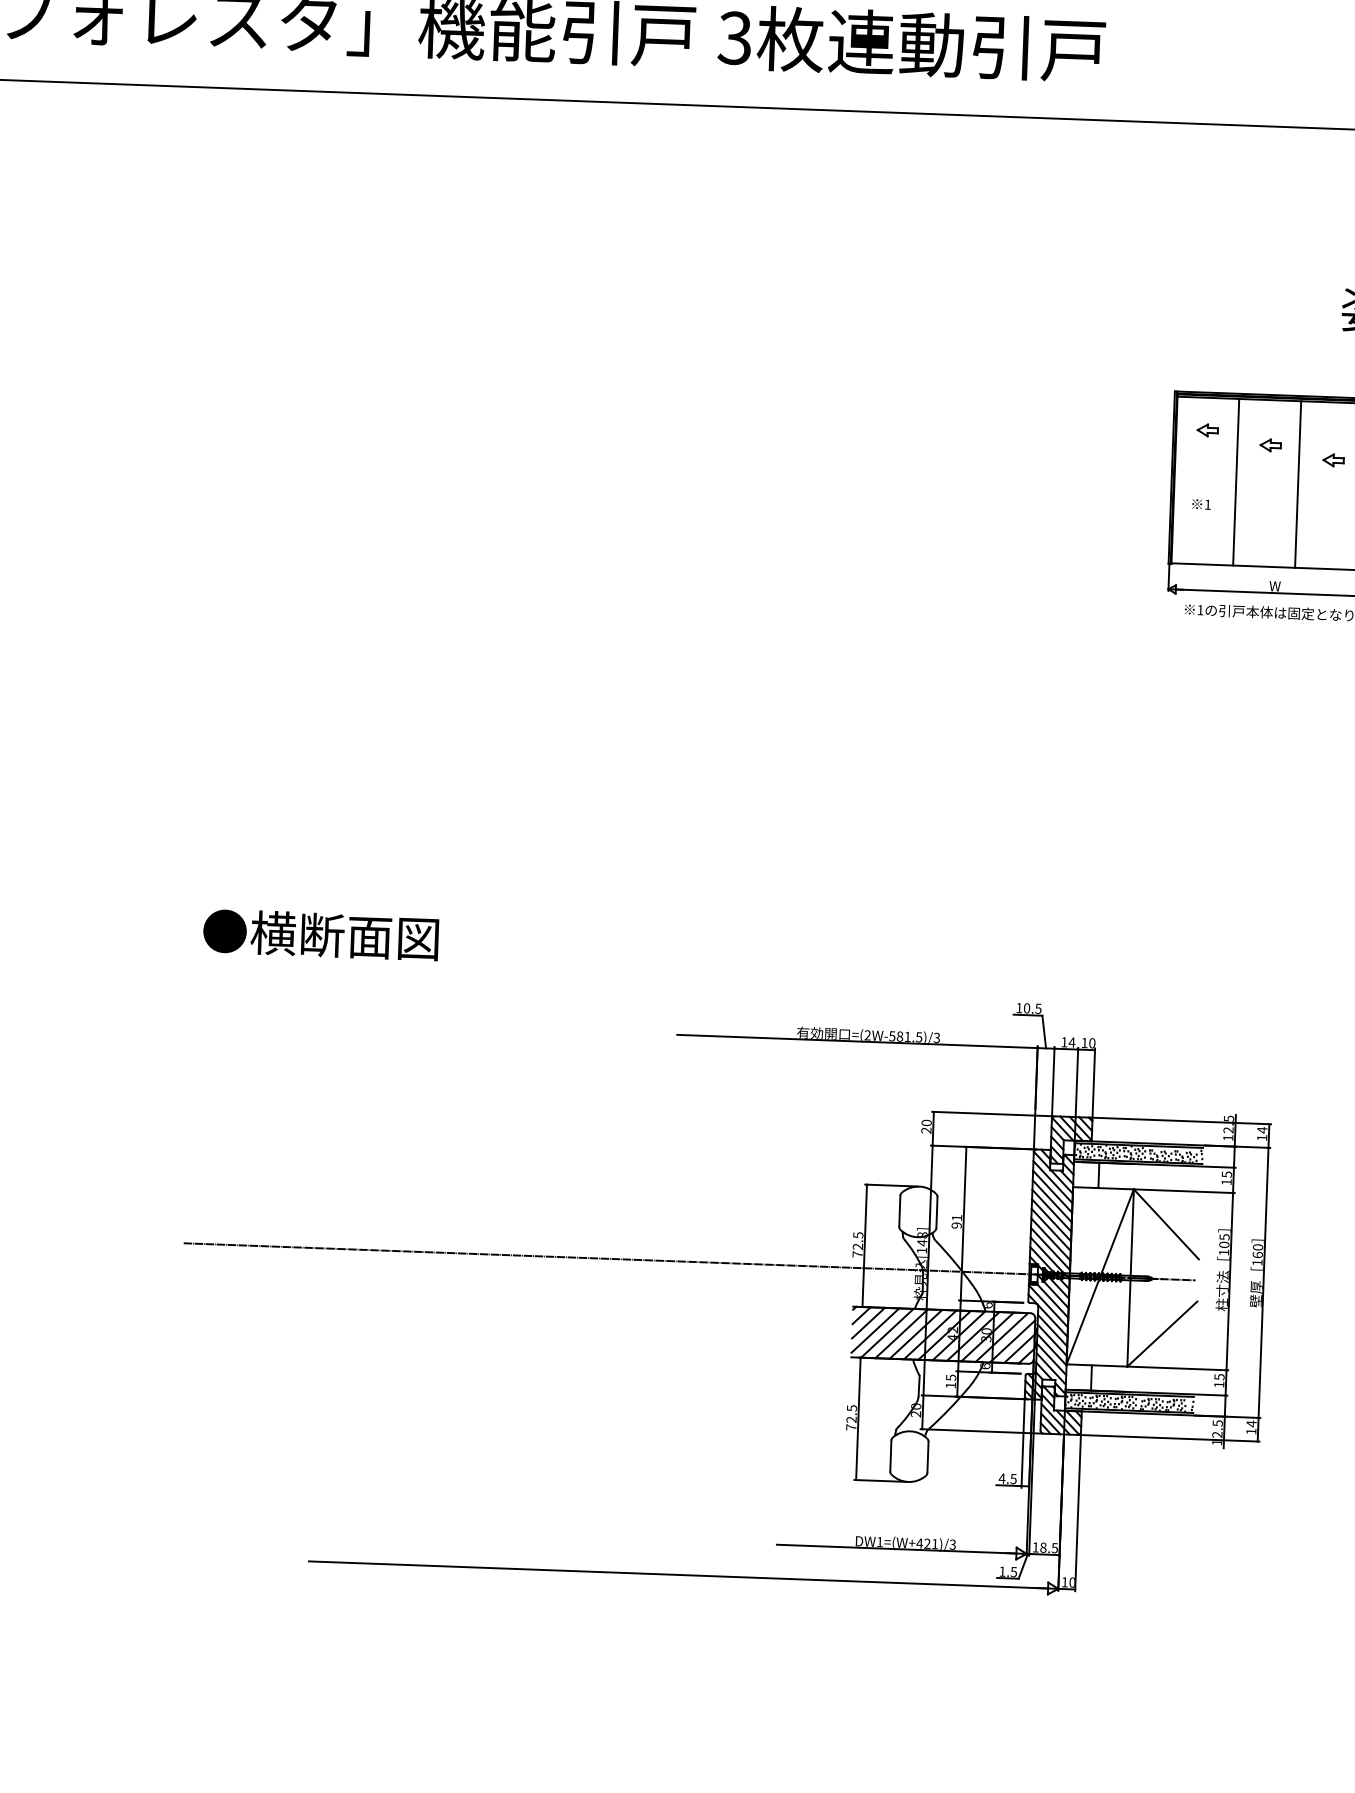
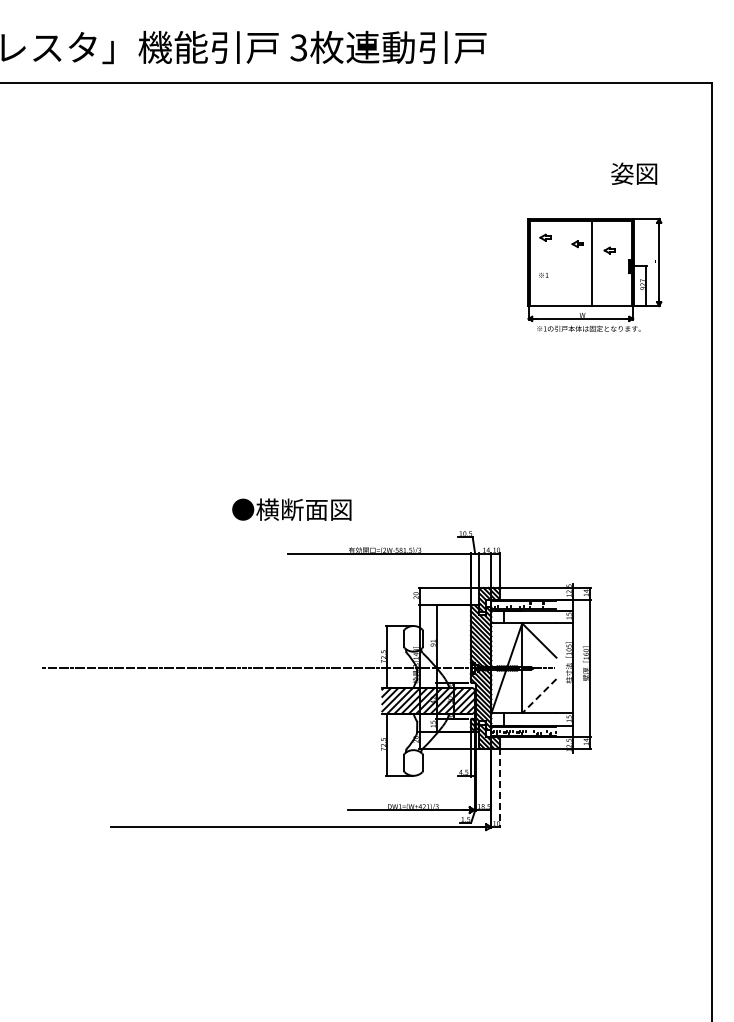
line: (1235, 482) -> (560, 263), removed
text: (320, 934) -> (291, 509), moved
line: (1162, 1334) -> (539, 696), solid -> dashed
line: (1077, 1513) -> (499, 788), solid -> dashed

